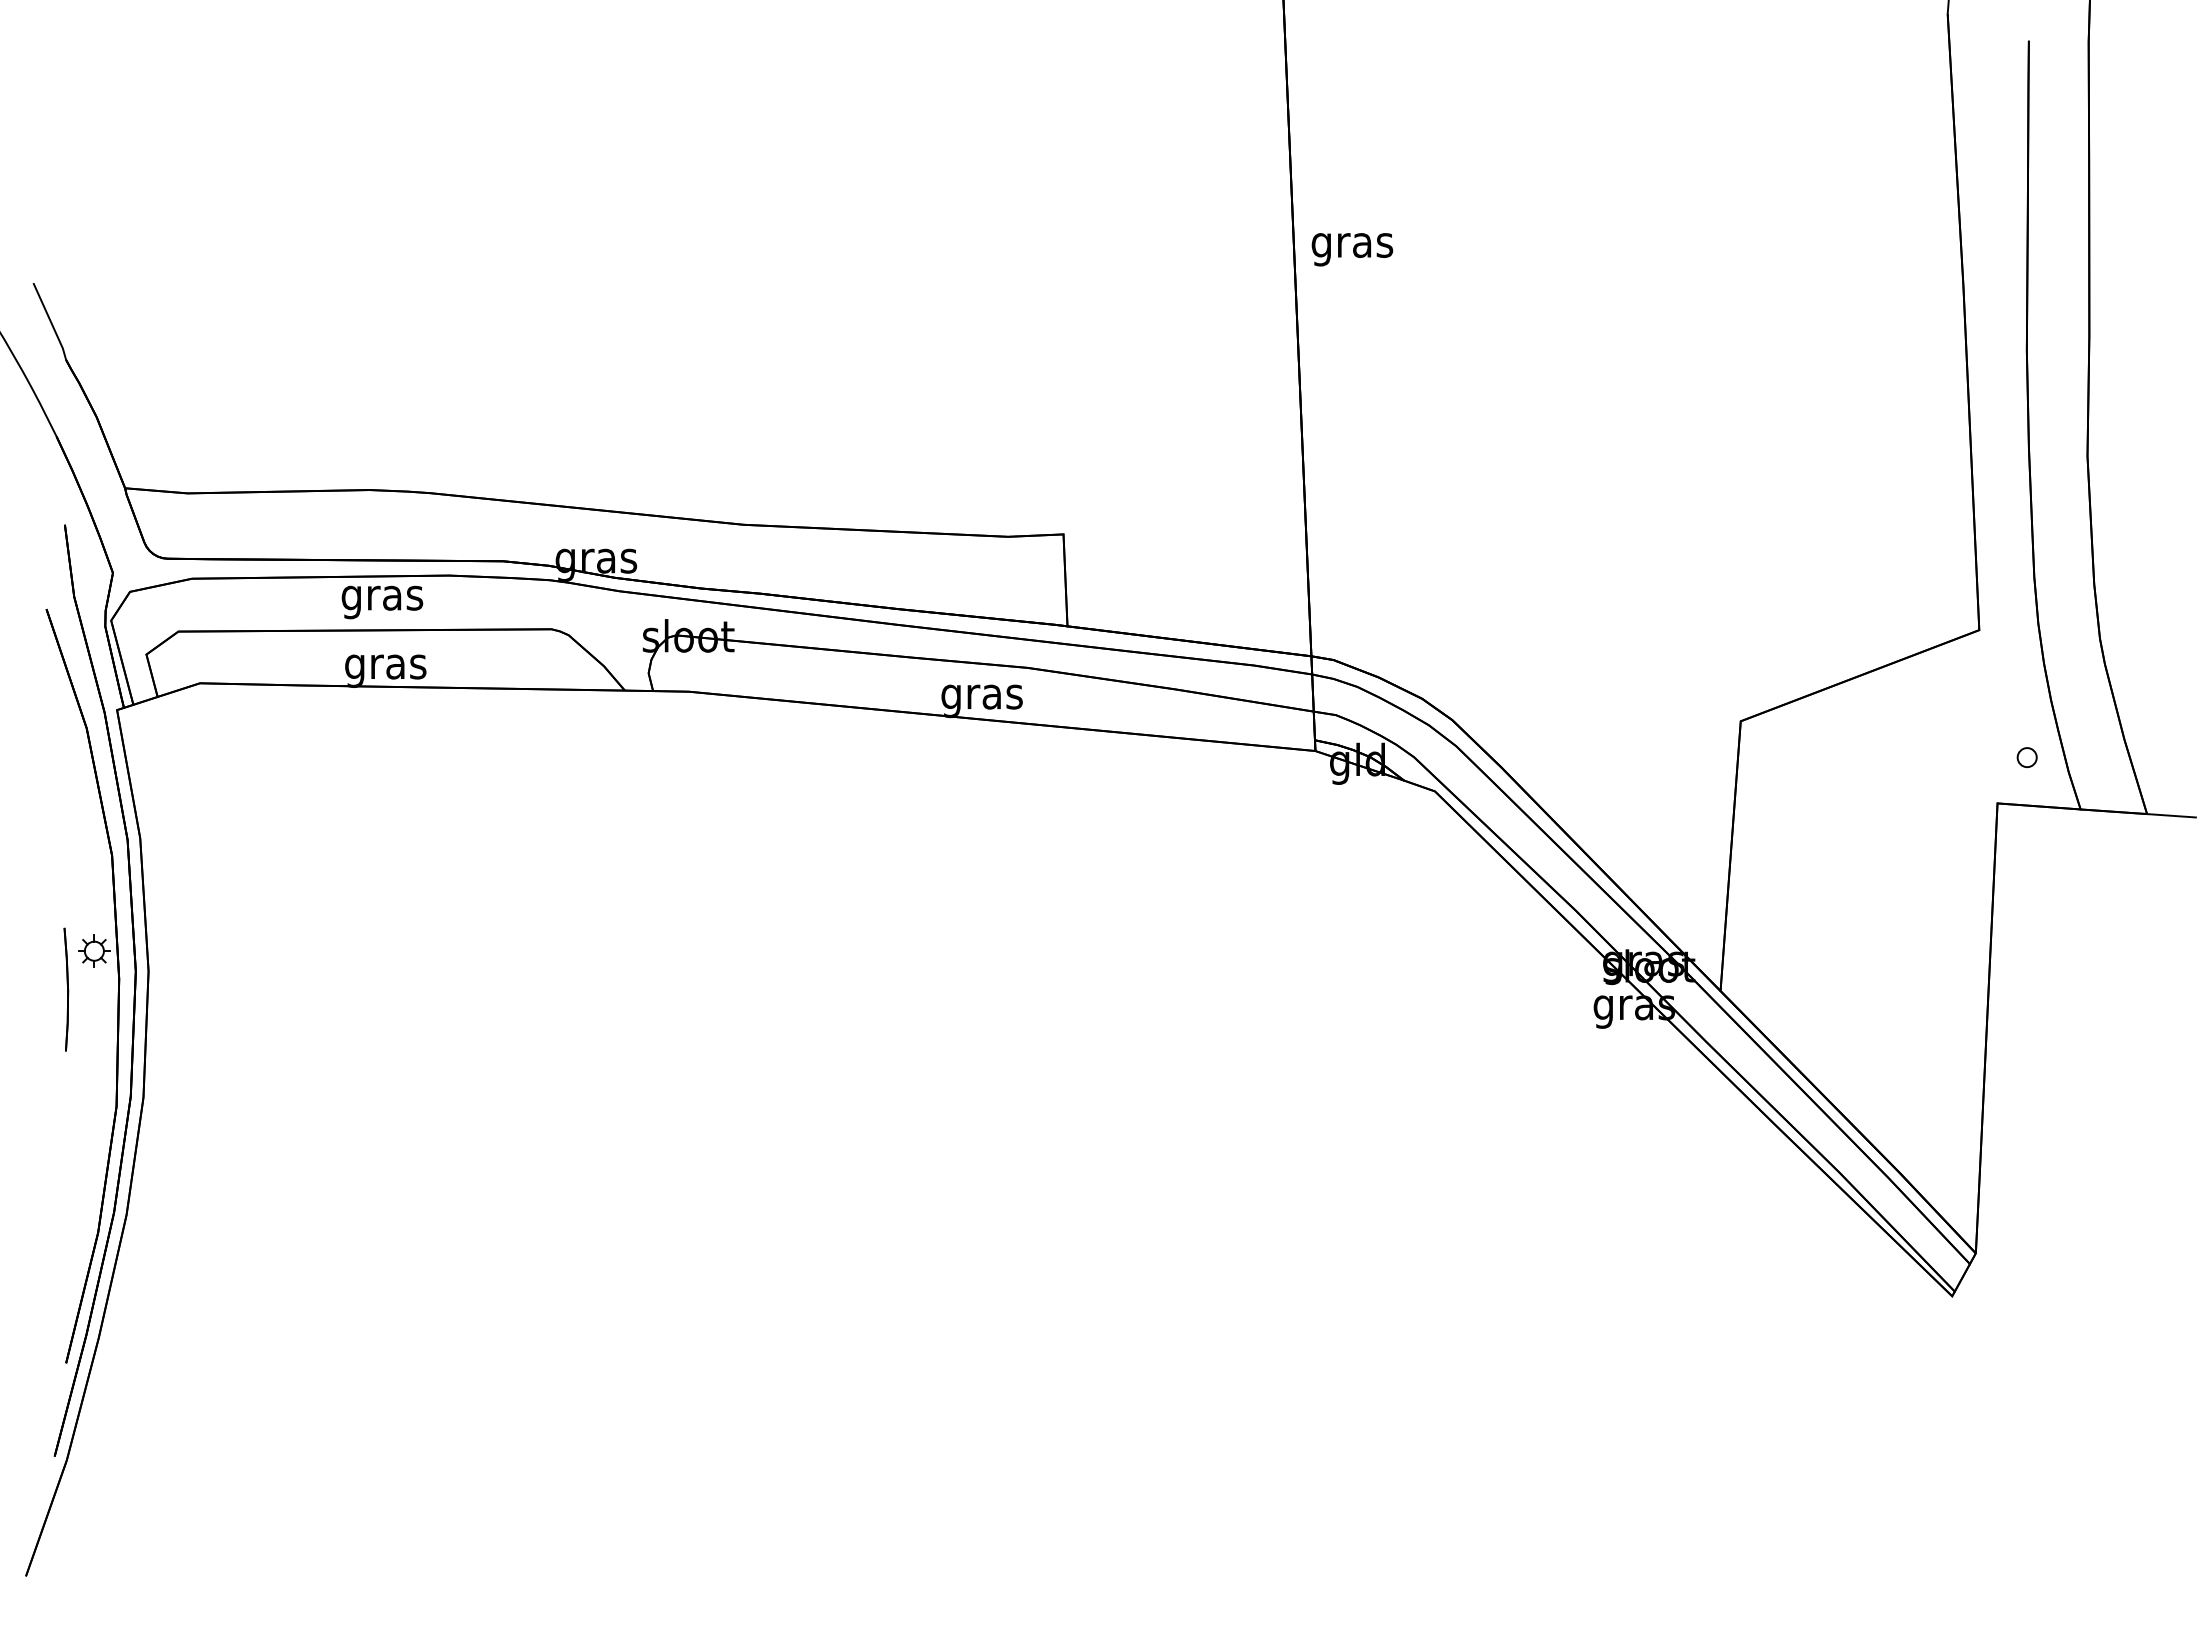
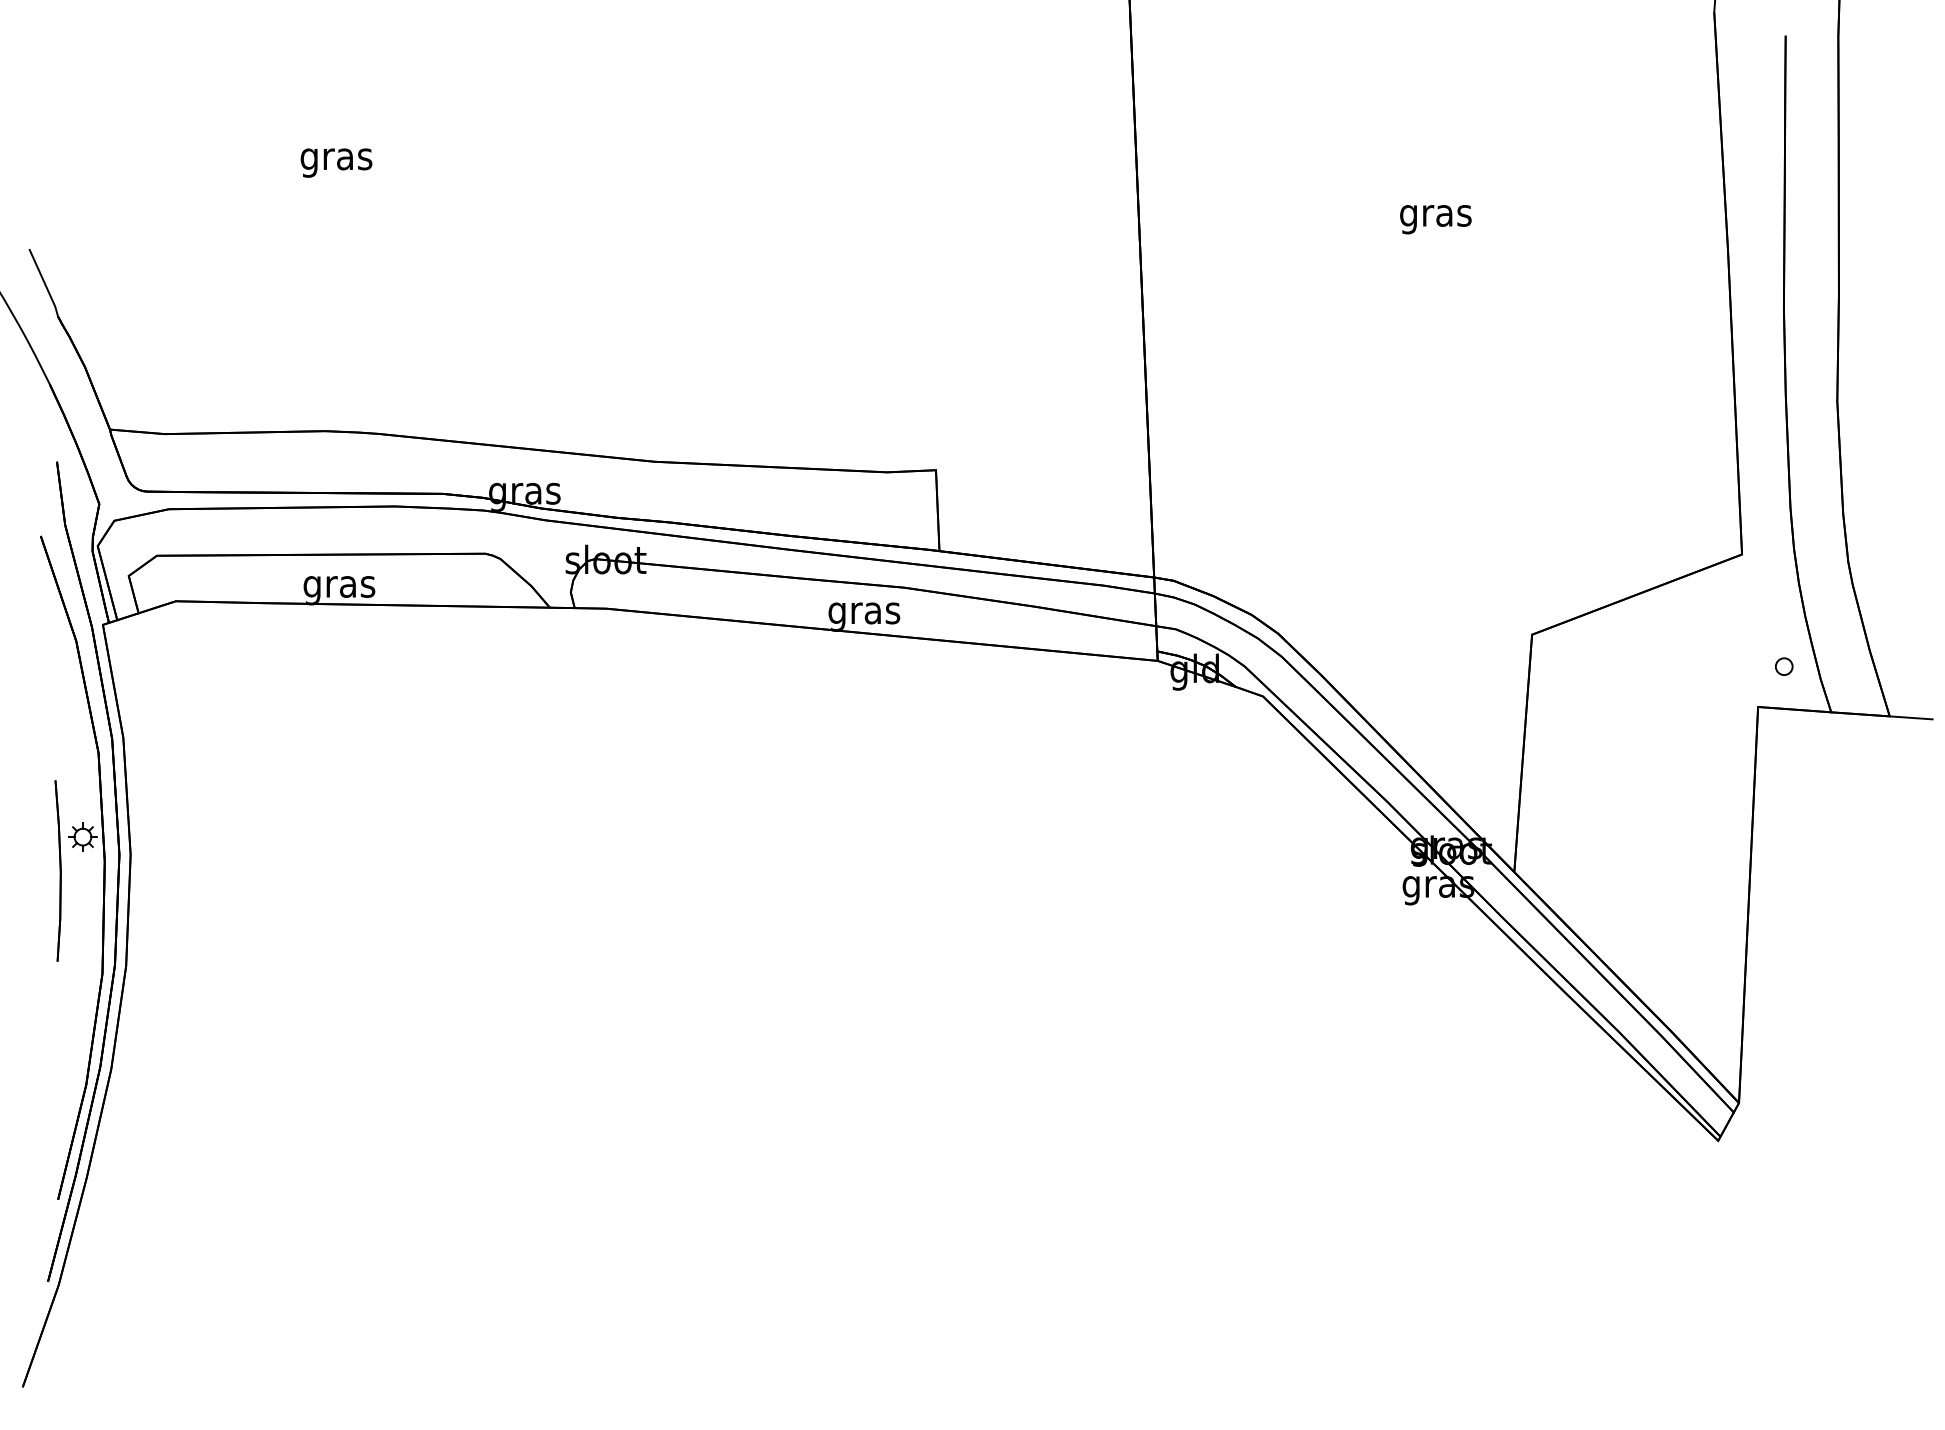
text: (1352, 249) -> (1435, 219), moved
text: (382, 602) -> (336, 163), moved
part: (66, 989) -> (58, 870), size x1.67

